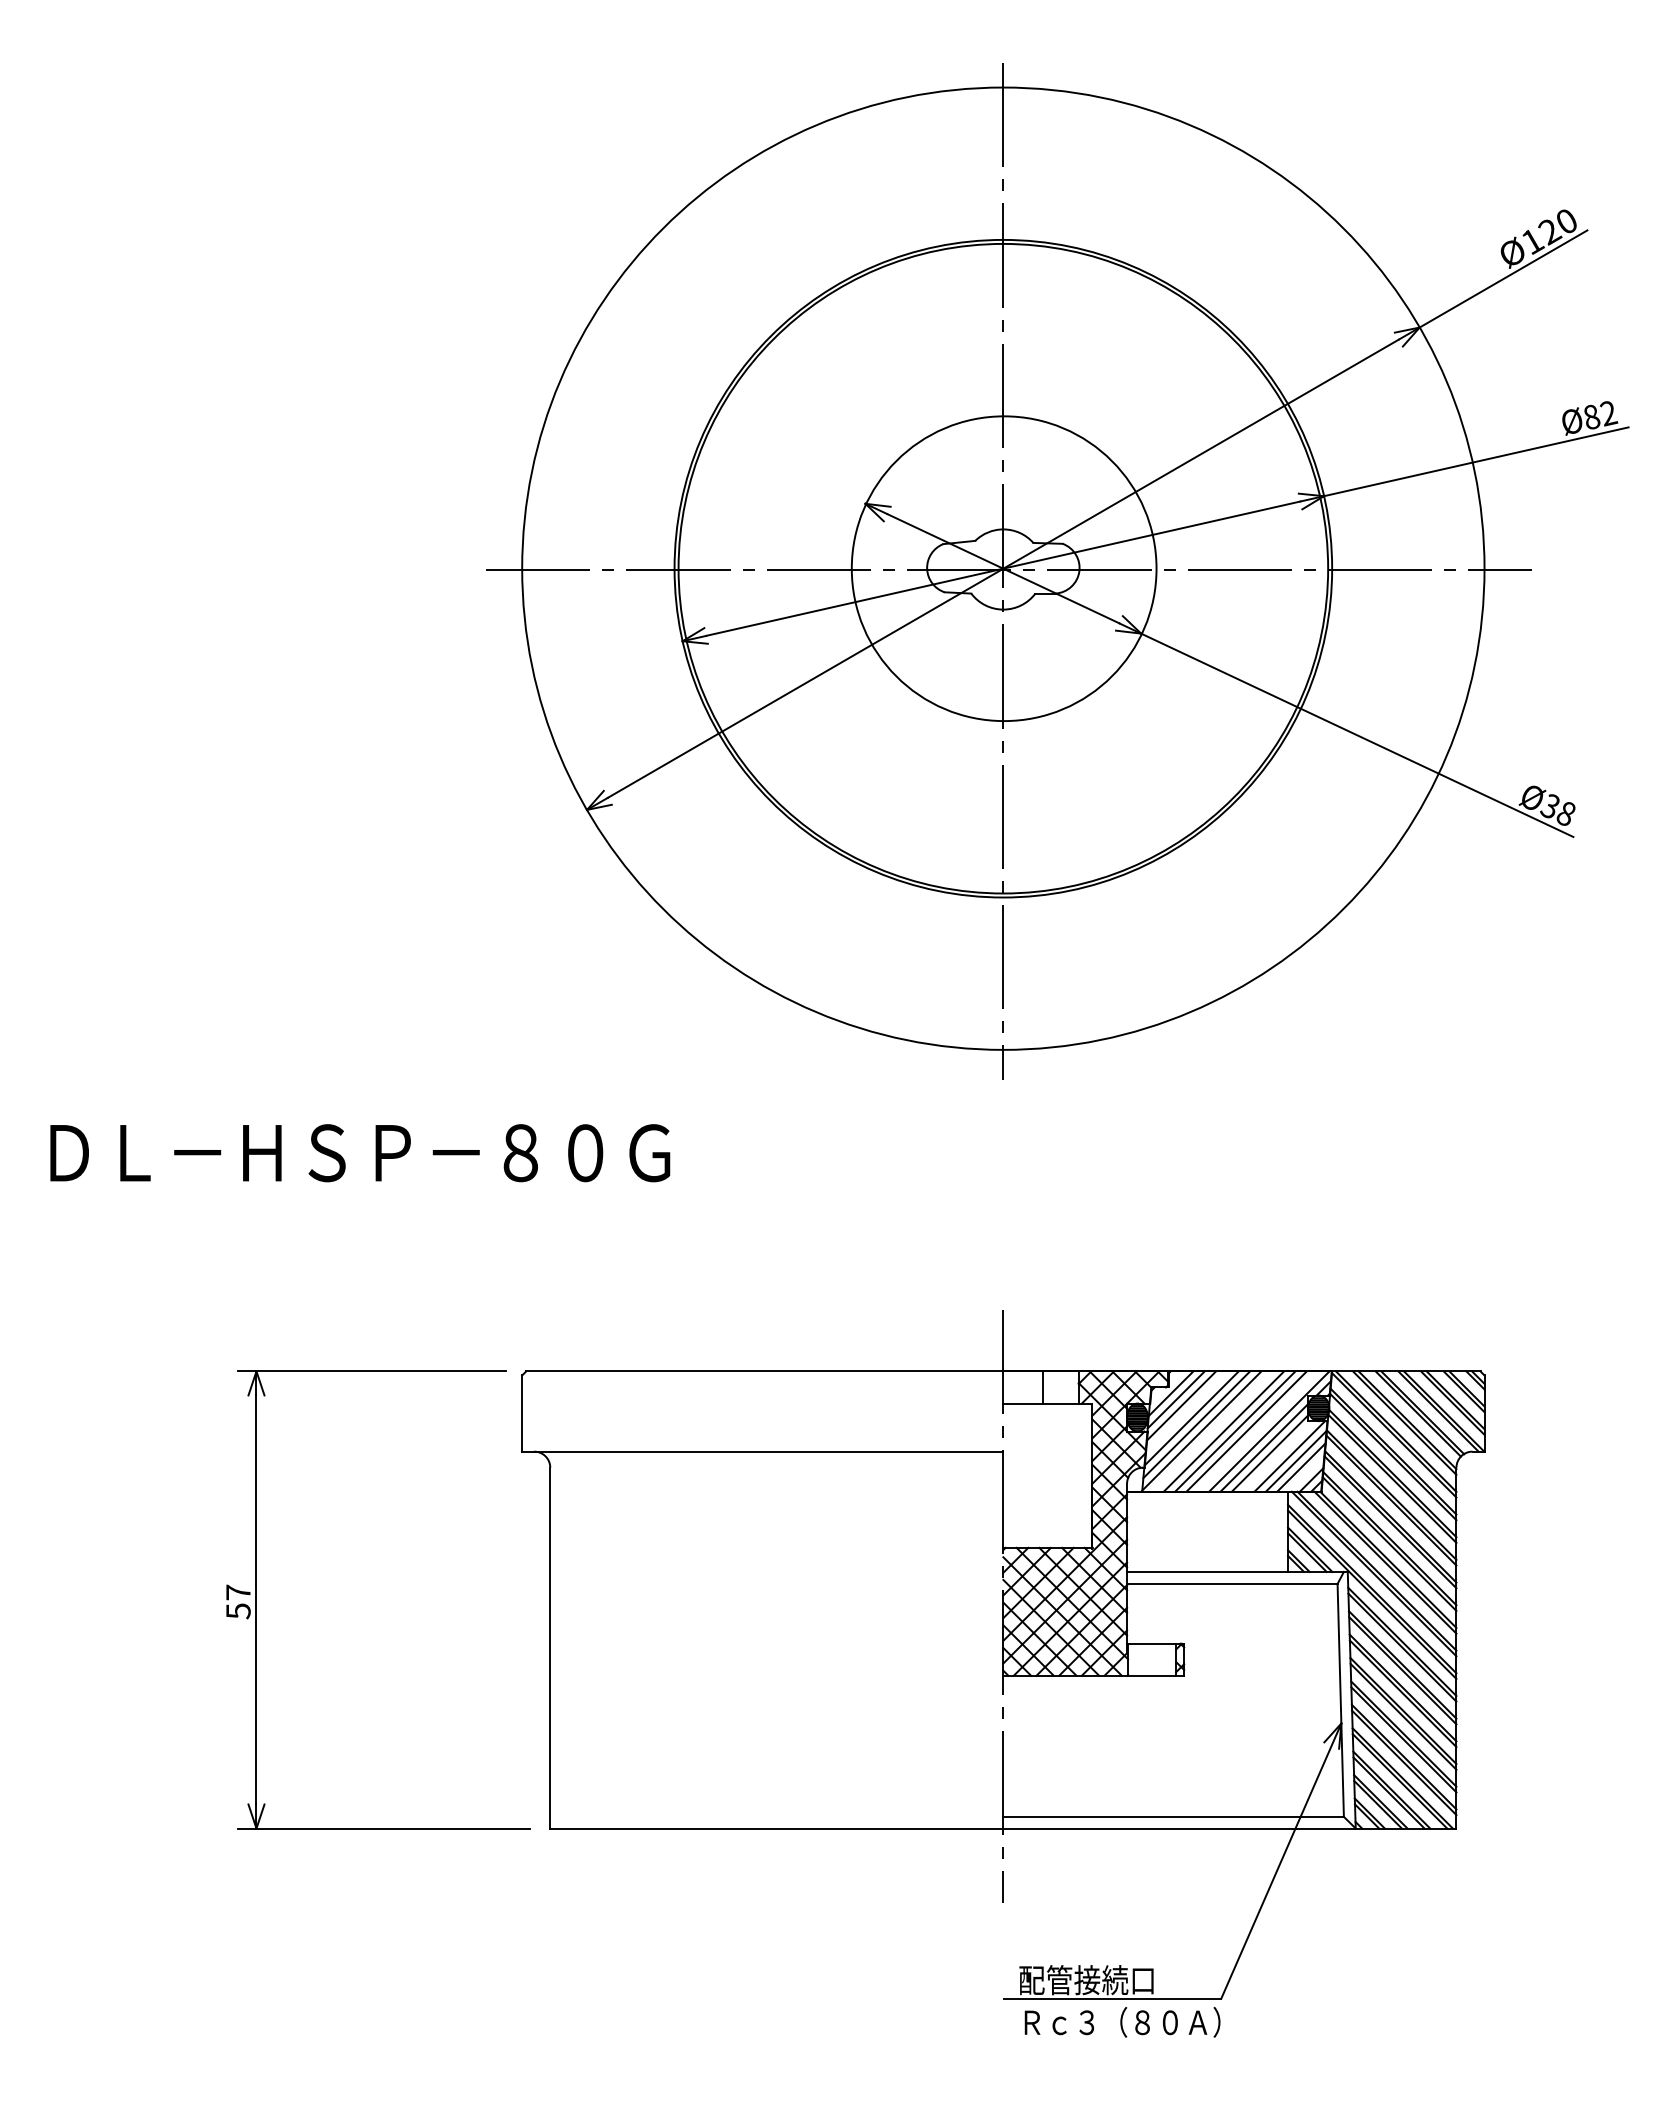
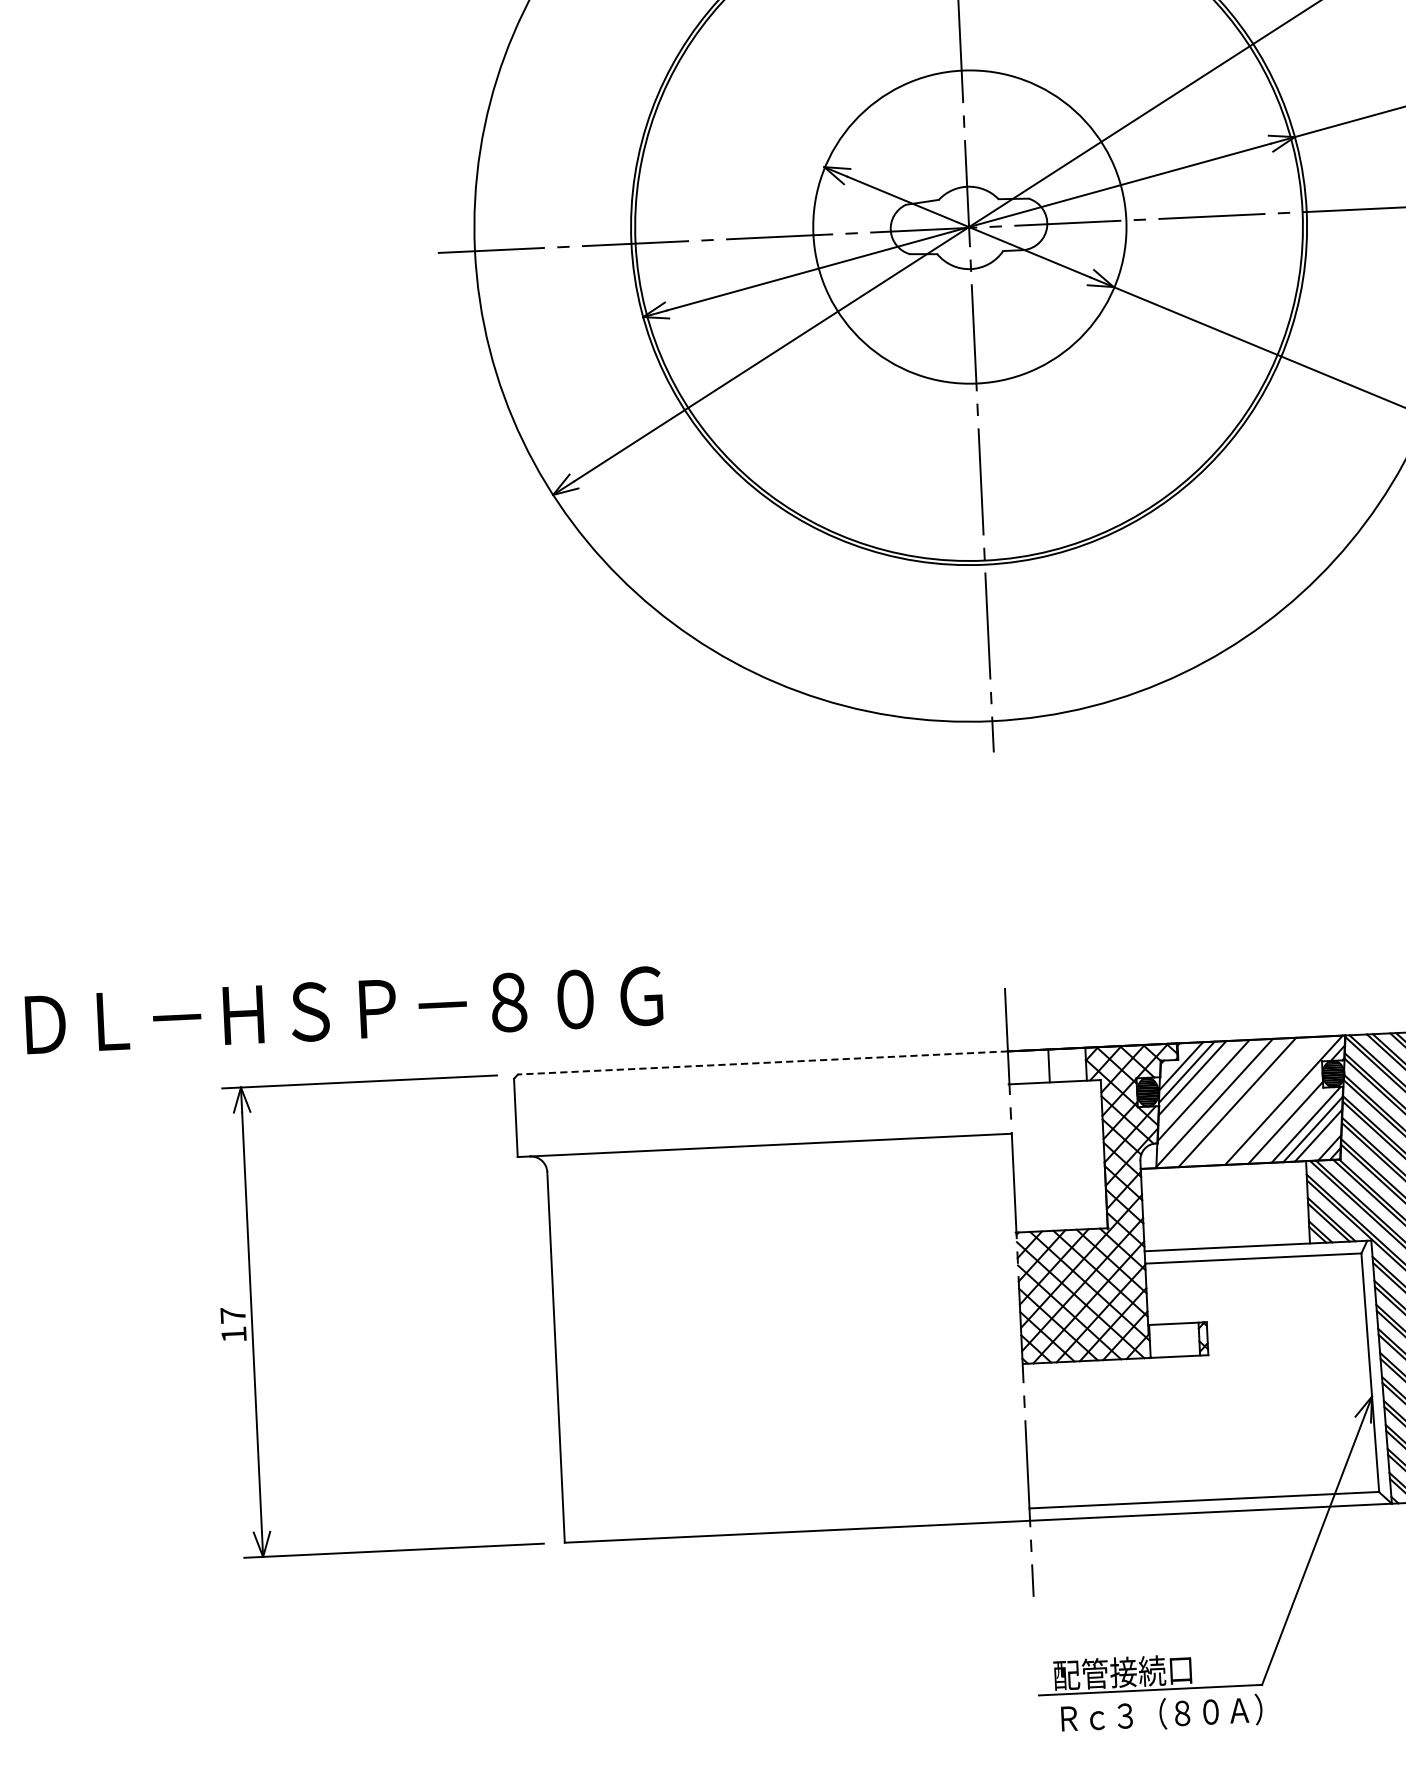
text: (360, 1153) -> (344, 1010), moved
line: (764, 1371) -> (762, 1063), solid -> dashed
line: (1196, 1424) -> (1208, 1096), removed
line: (1235, 1431) -> (1249, 1101), removed
line: (1246, 1431) -> (1260, 1101), removed
line: (1264, 1447) -> (1279, 1116), removed
text: (238, 1611) -> (234, 1334), 57 -> 17

